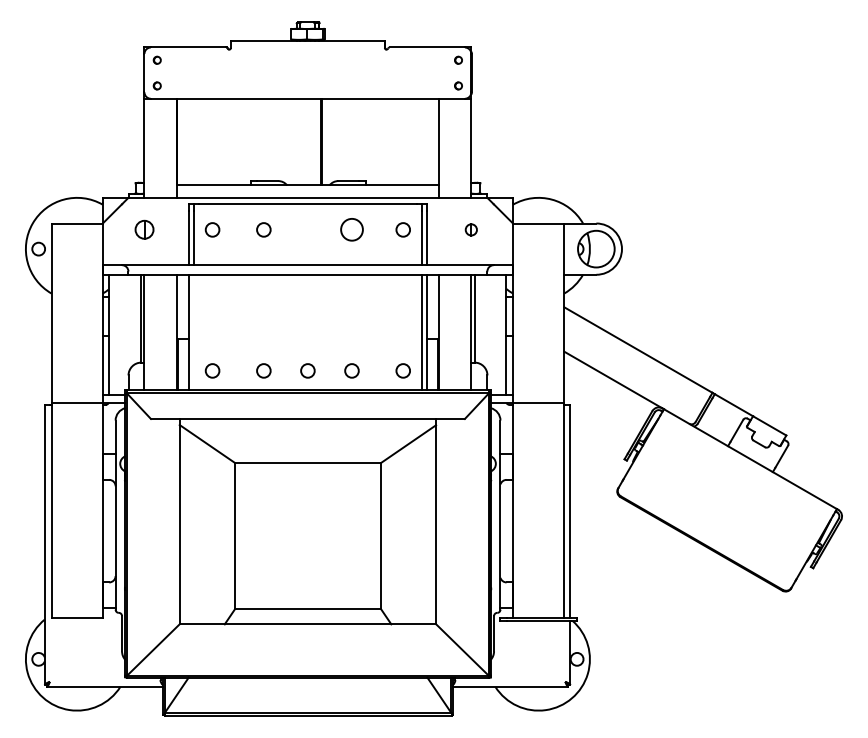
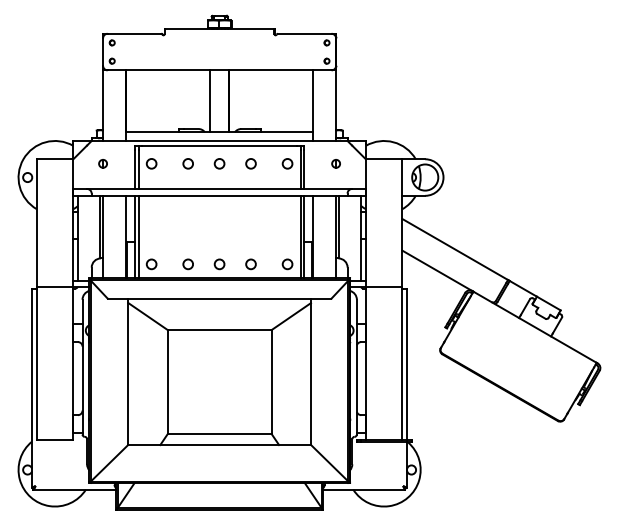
line: (295, 142) -> (210, 101), added
part: (143, 229) -> (102, 163), size x0.62
circle: (307, 229) -> (219, 163), added
circle: (351, 229) -> (250, 163), size x0.62
line: (194, 331) -> (138, 236), added

